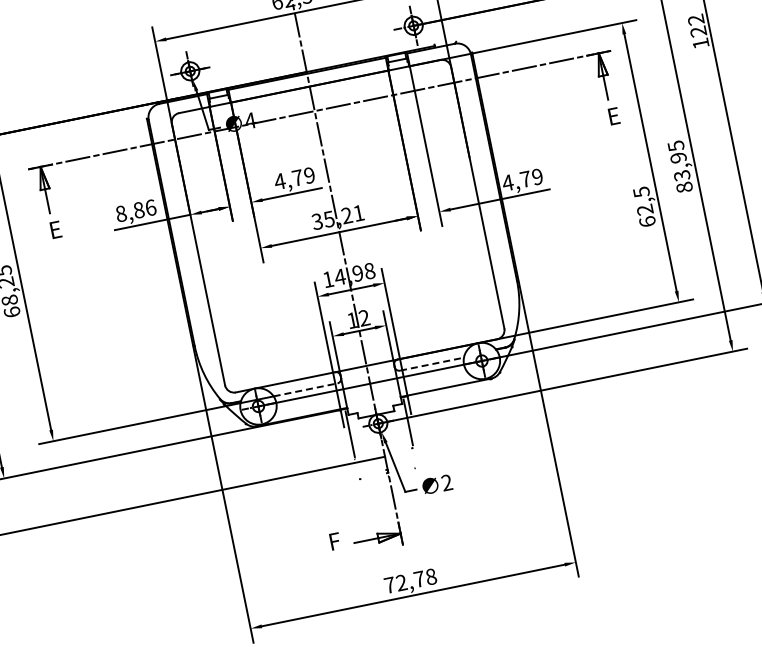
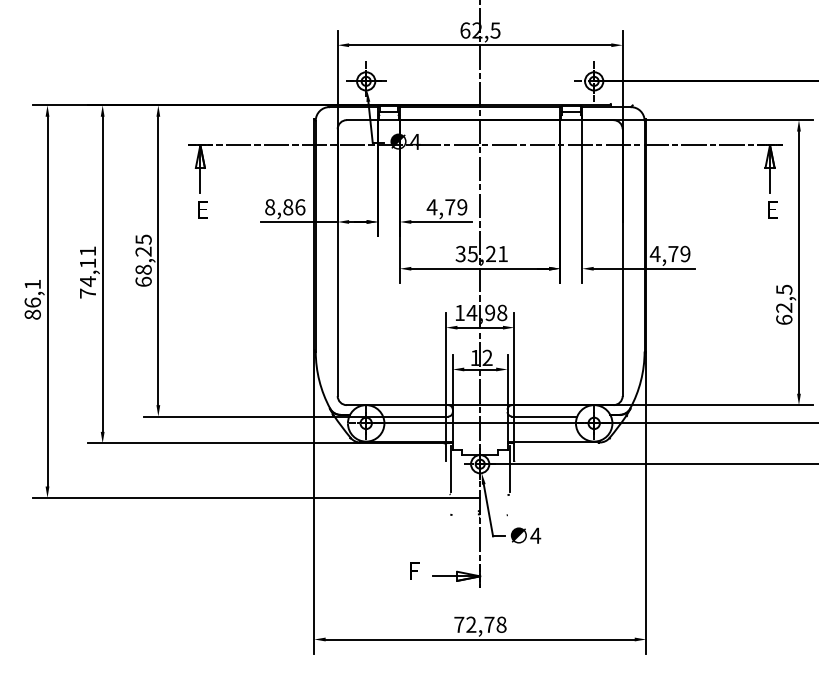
line: (431, 364) -> (544, 416), dashed -> solid
line: (305, 389) -> (415, 416), dashed -> solid
text: (446, 482) -> (535, 535), 2 -> 4

